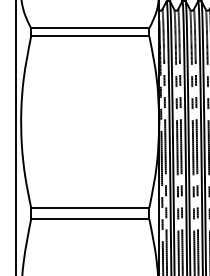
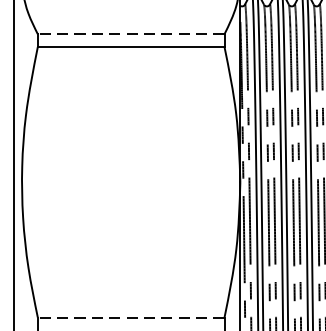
line: (89, 28) -> (129, 34), solid -> dashed
line: (89, 207) -> (129, 317), solid -> dashed

